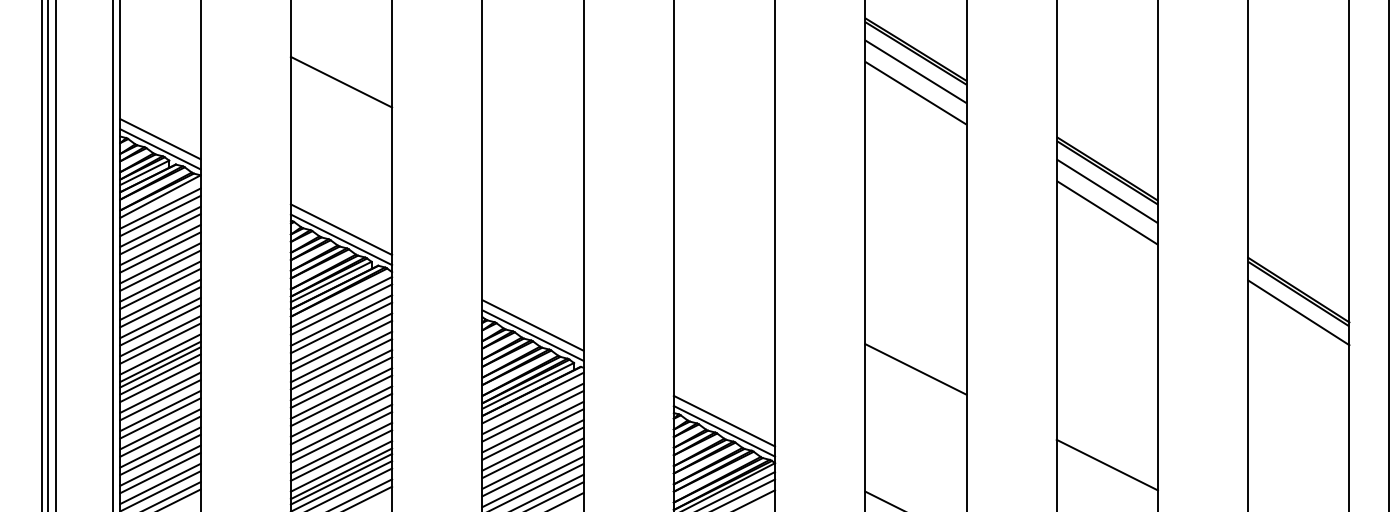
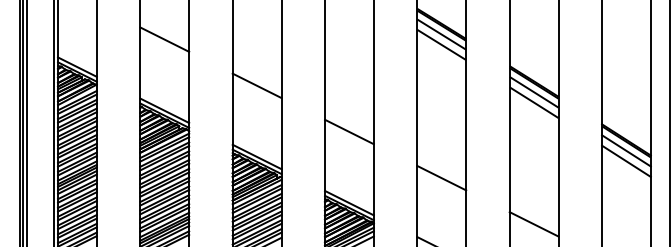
line: (531, 177) -> (256, 85), added
line: (724, 272) -> (349, 131), added
line: (1298, 332) -> (626, 160), added

